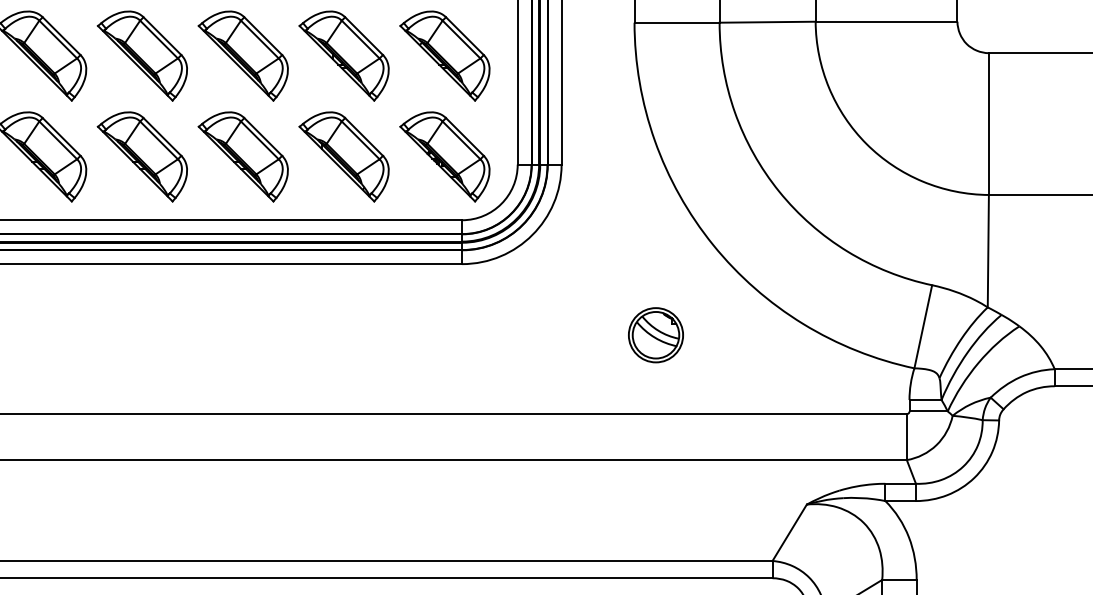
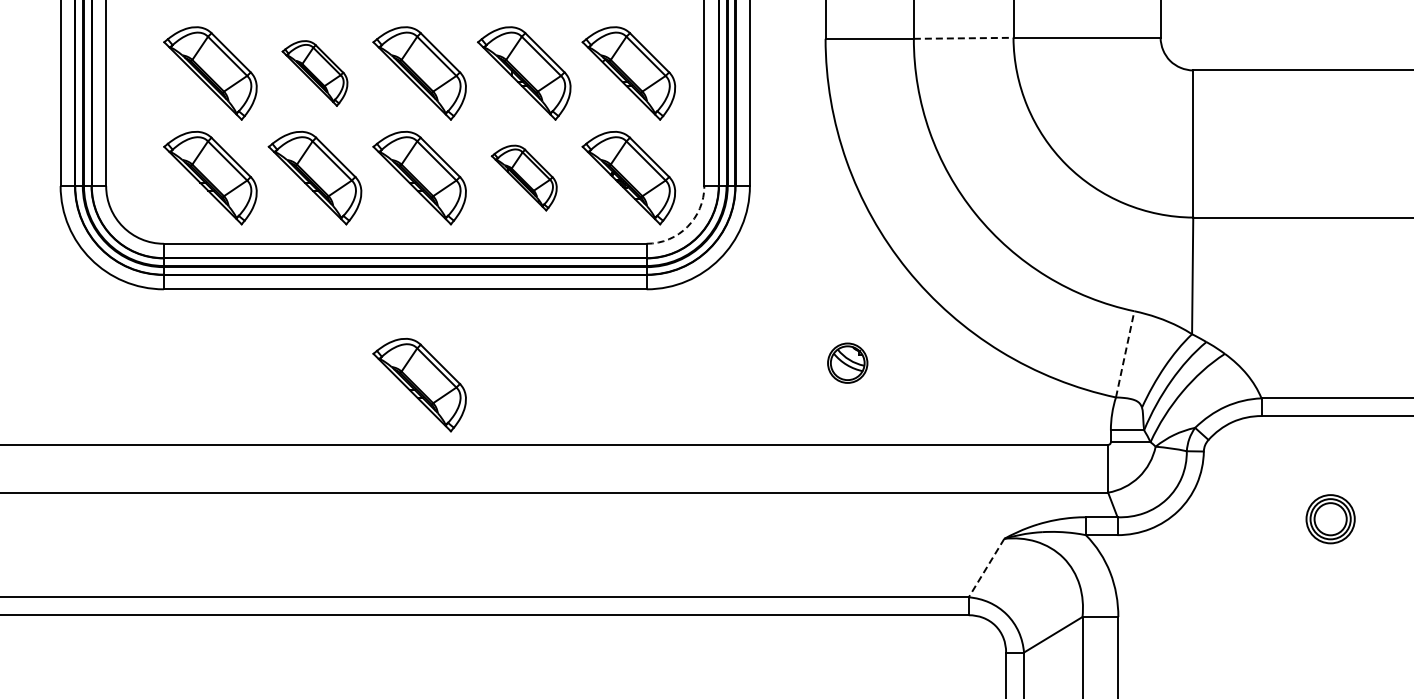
line: (767, 22) -> (963, 38), solid -> dashed
part: (141, 56) -> (314, 73), size x0.7
part: (344, 156) -> (524, 177), size x0.7
arc: (501, 203) -> (687, 226), solid -> dashed
line: (923, 325) -> (1125, 353), solid -> dashed
part: (655, 335) -> (847, 363), size x0.7
part: (243, 356) -> (419, 385), added
line: (789, 533) -> (986, 568), solid -> dashed

